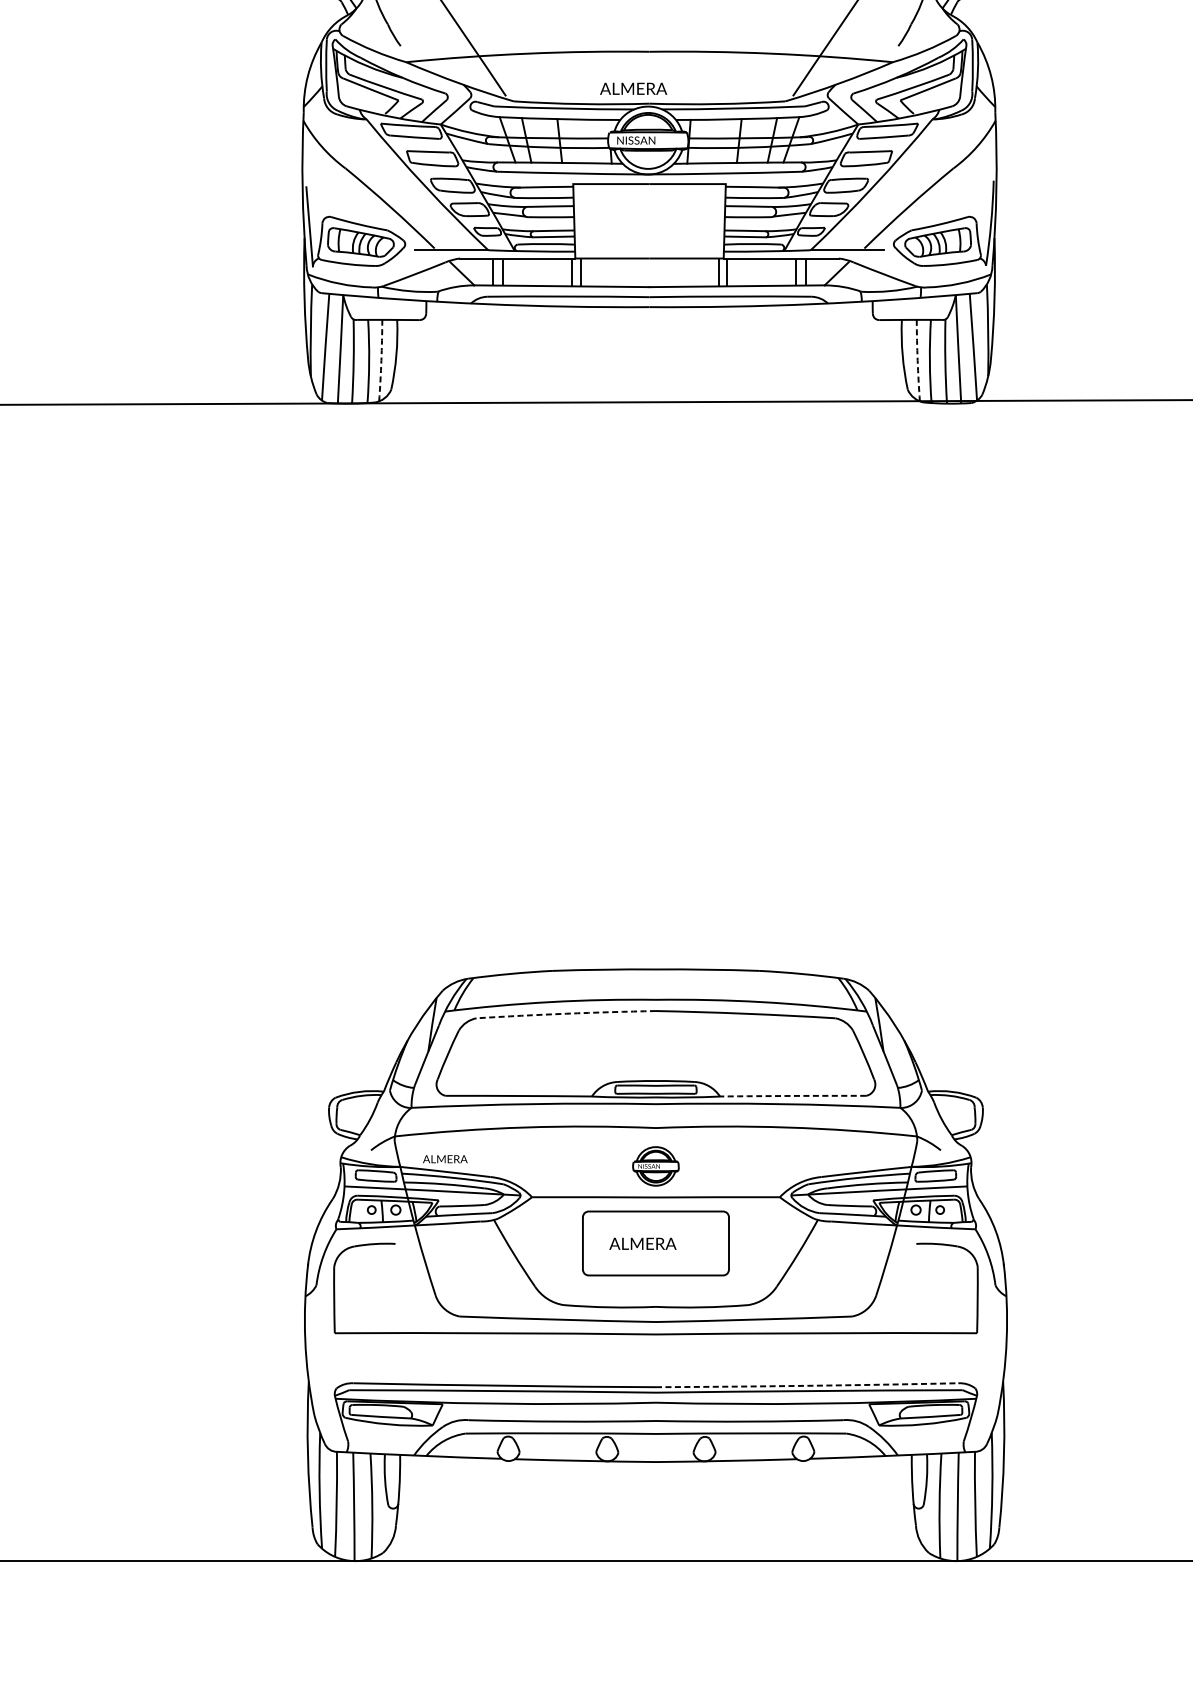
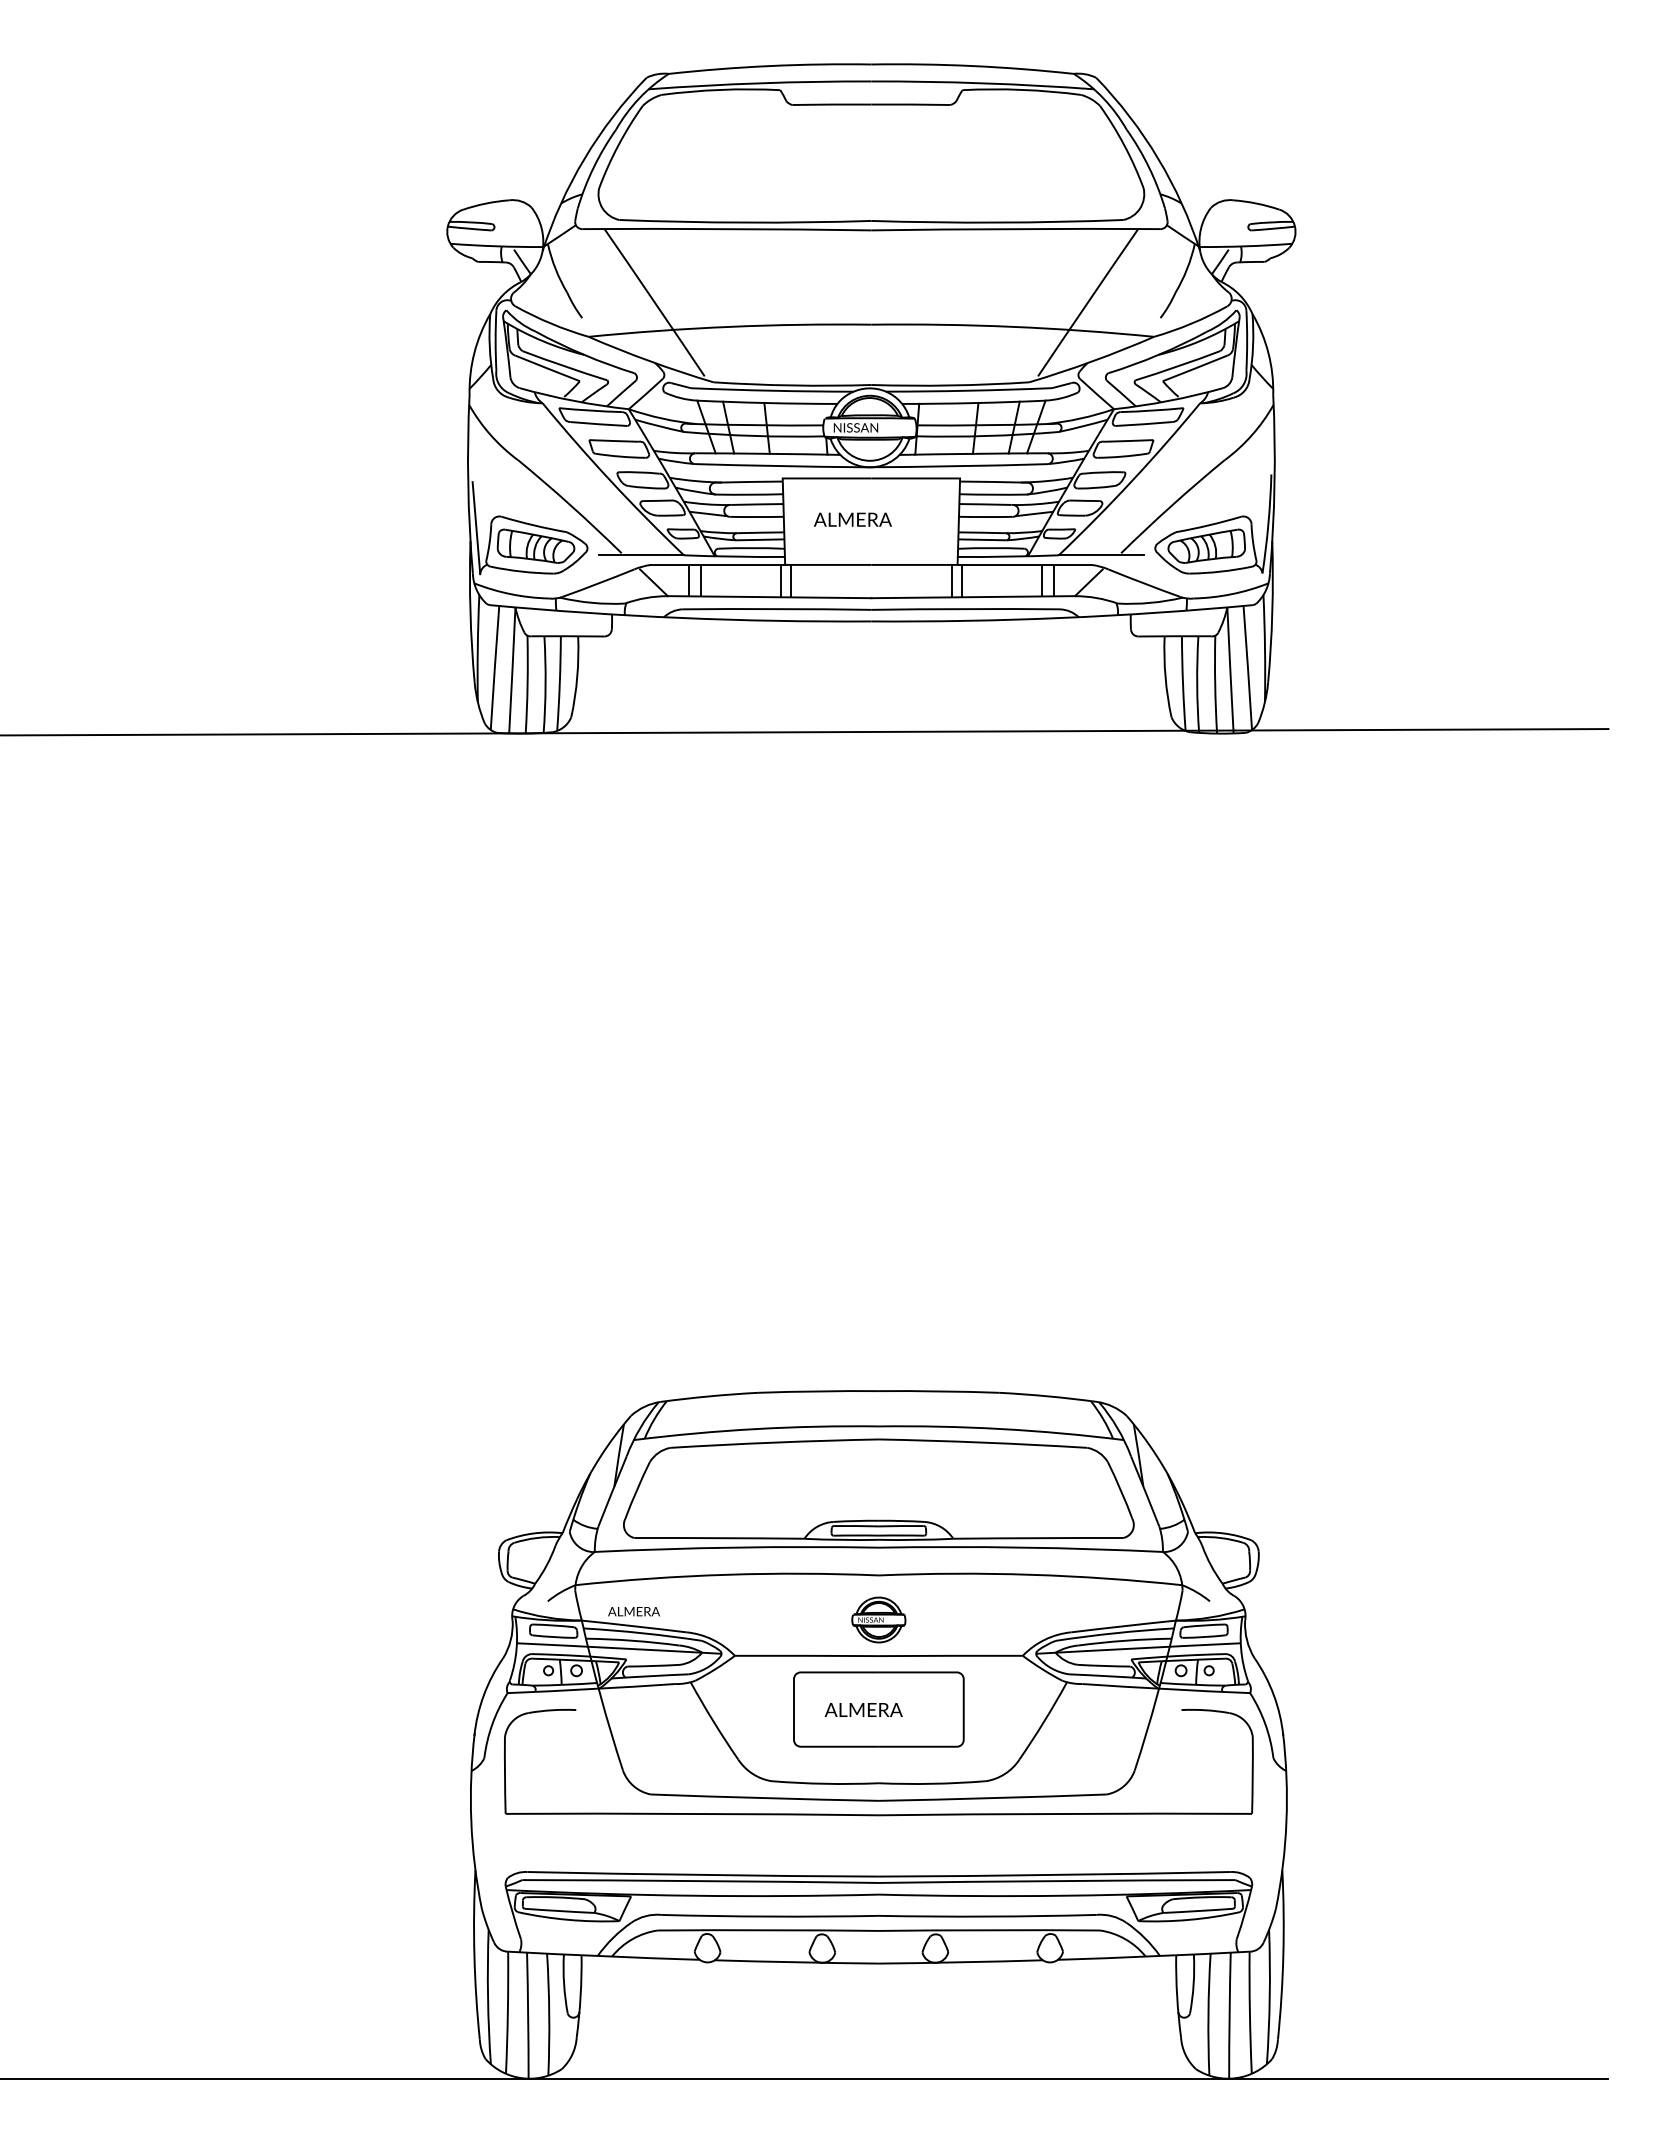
text: (633, 88) -> (852, 519), moved
arc: (381, 360) -> (559, 683), dashed -> solid
arc: (918, 360) -> (1183, 683), dashed -> solid
arc: (566, 1013) -> (774, 1442), dashed -> solid
arc: (793, 1096) -> (1038, 1538), dashed -> solid
arc: (807, 1386) -> (1054, 1875), dashed -> solid

